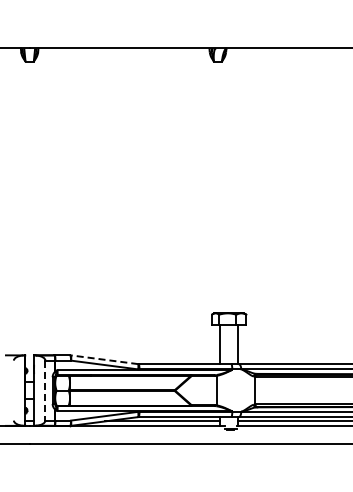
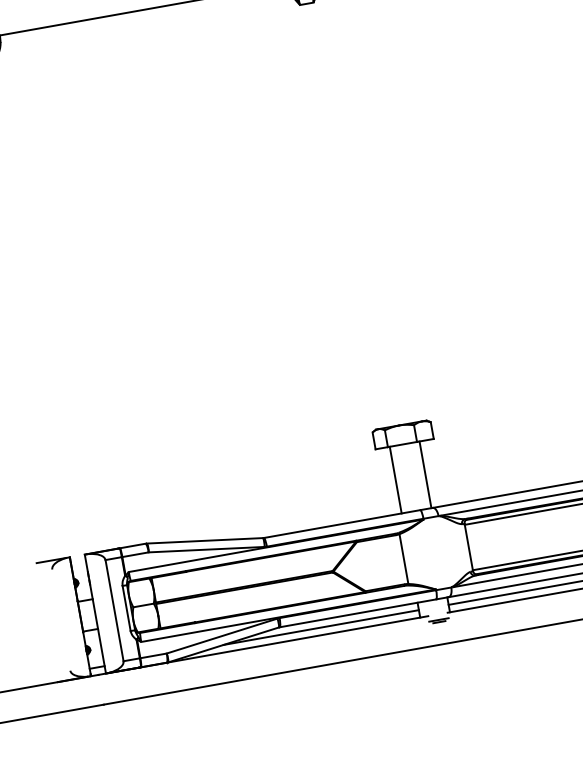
line: (104, 359) -> (204, 540), dashed -> solid
line: (45, 390) -> (114, 610), dashed -> solid

